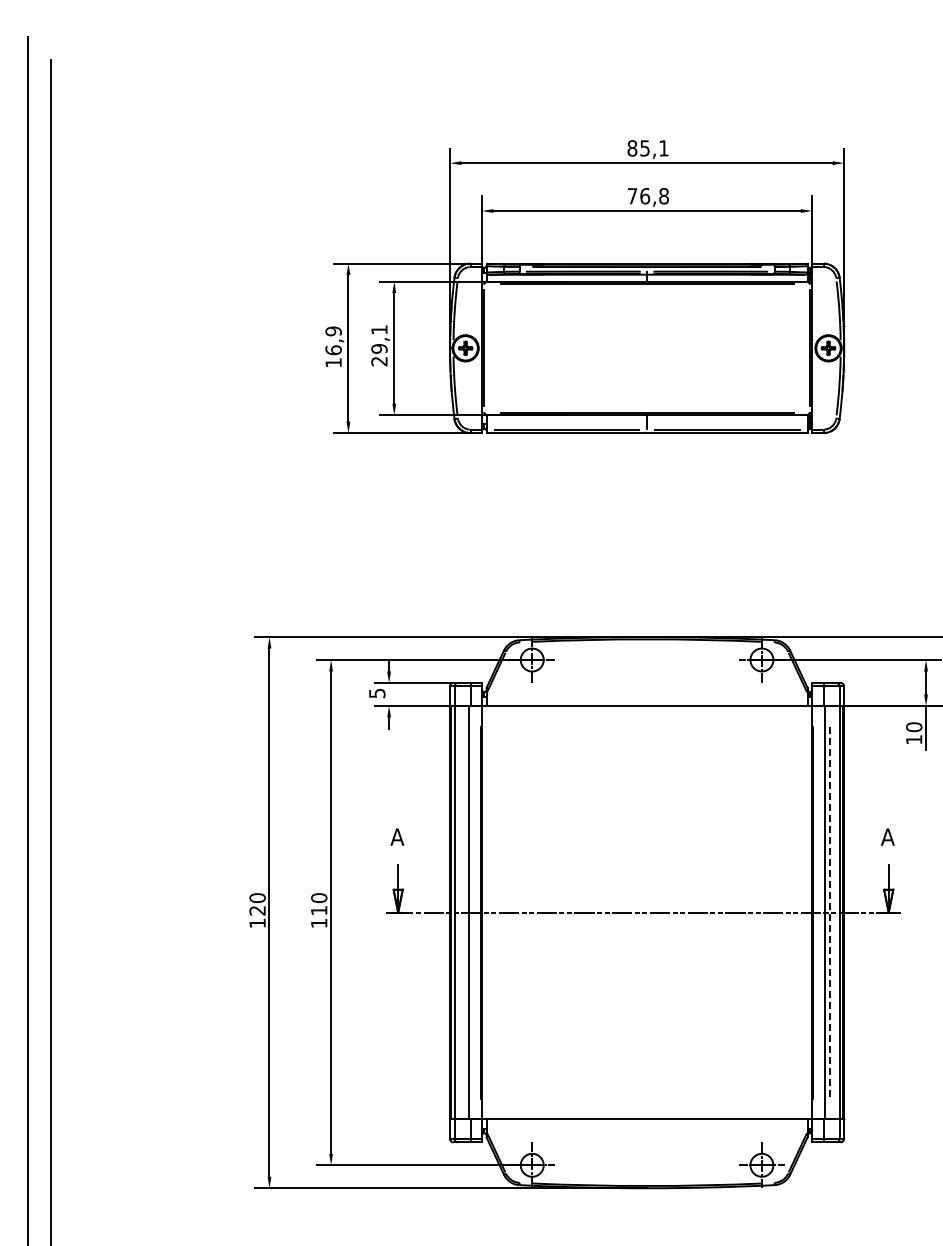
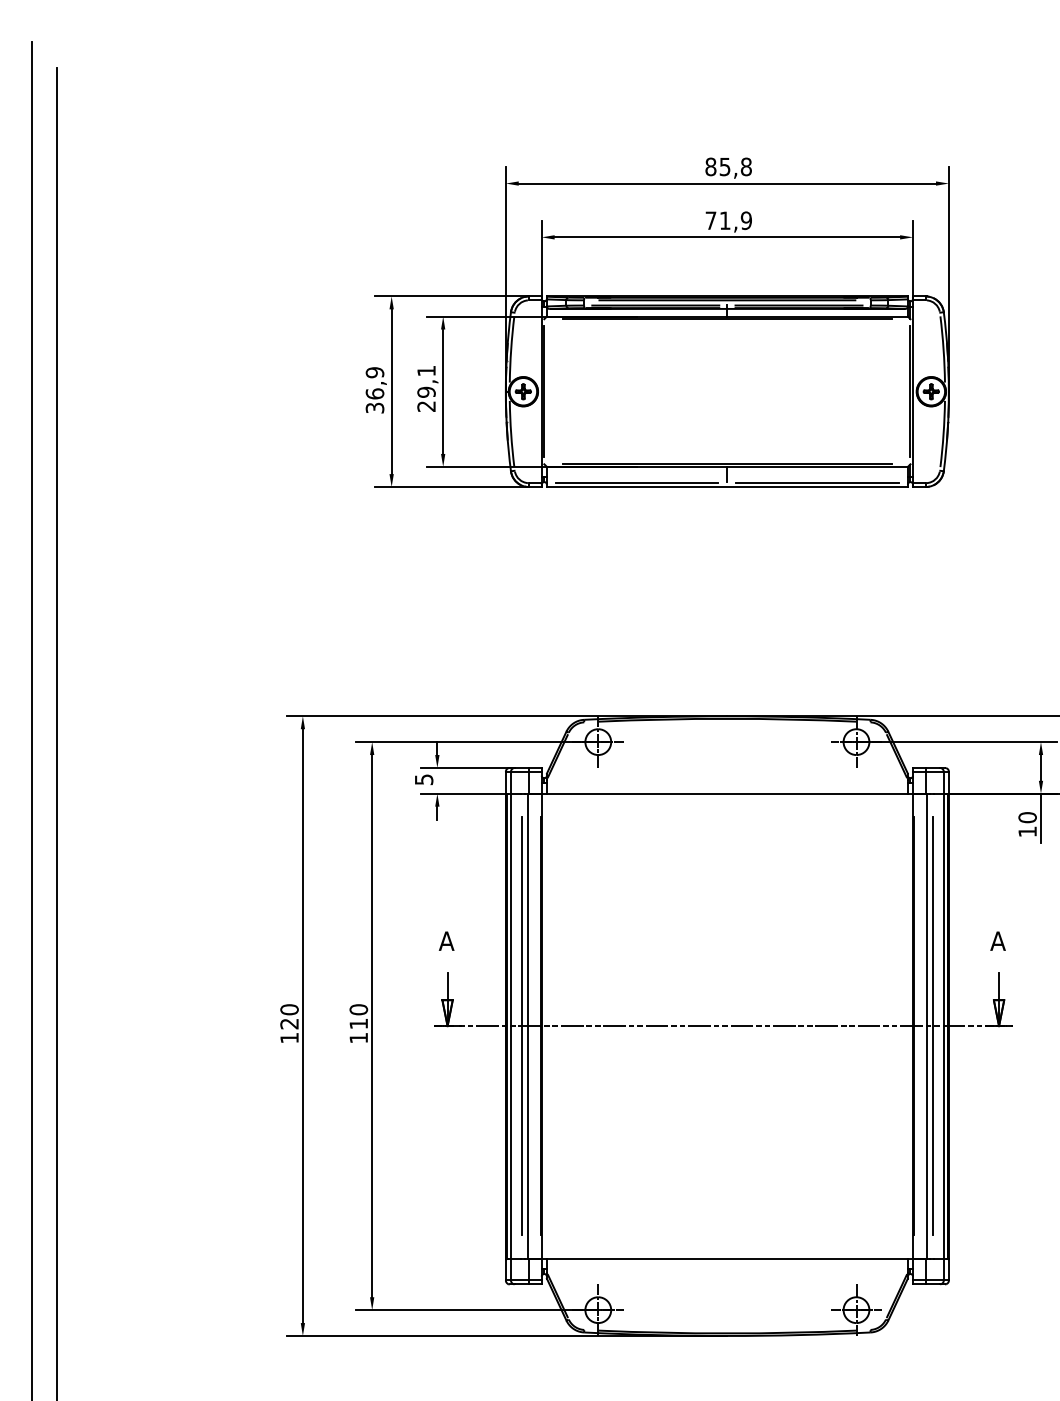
text: (663, 148) -> (745, 167), 85,1 -> 85,8
text: (654, 196) -> (735, 221), 76,8 -> 71,9
text: (333, 362) -> (374, 407), 16,9 -> 36,9
line: (464, 912) -> (522, 1025), added
line: (830, 913) -> (933, 1027), dashed -> solid

